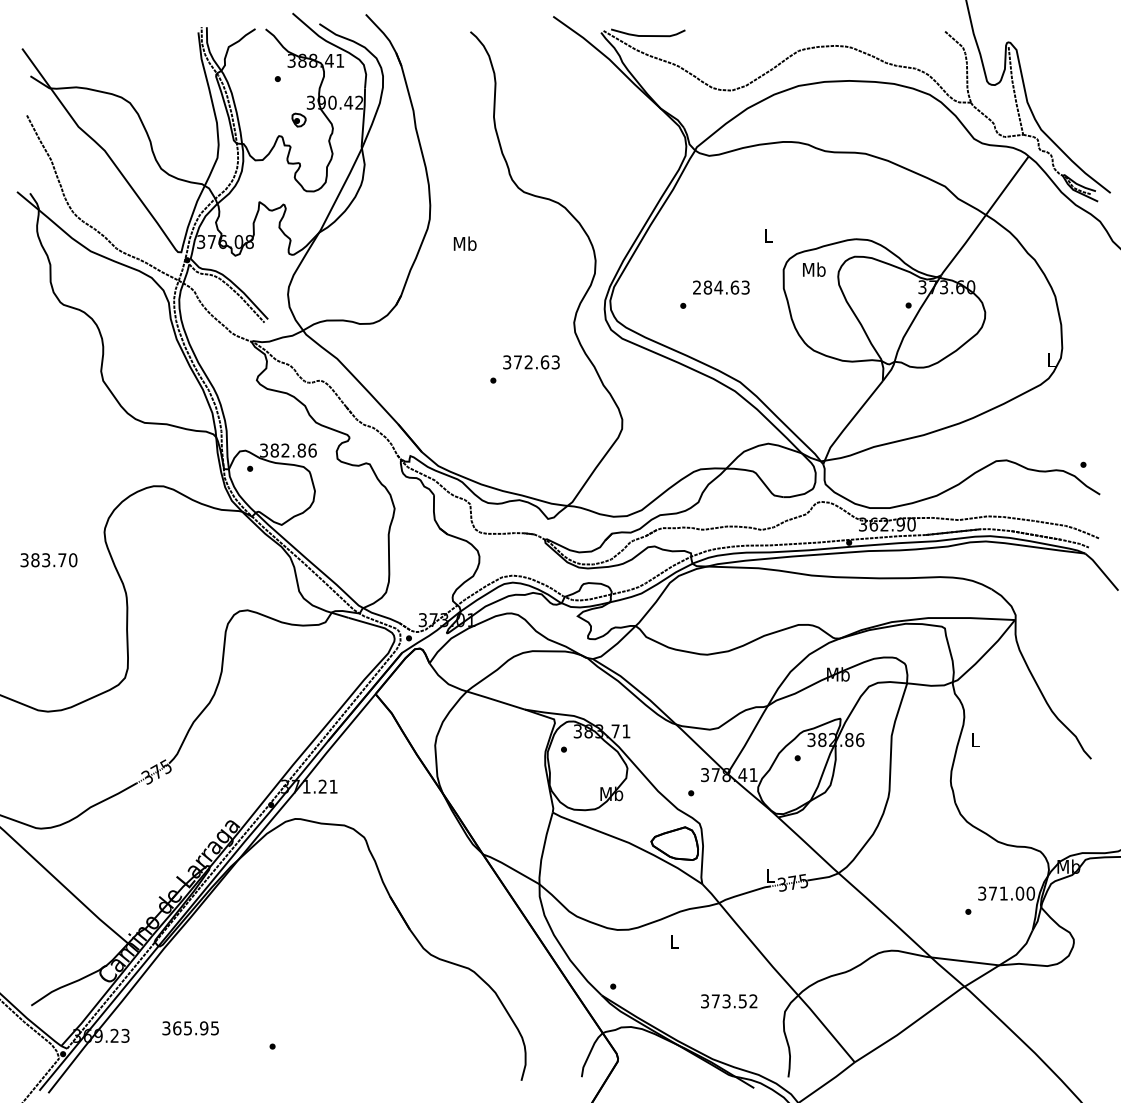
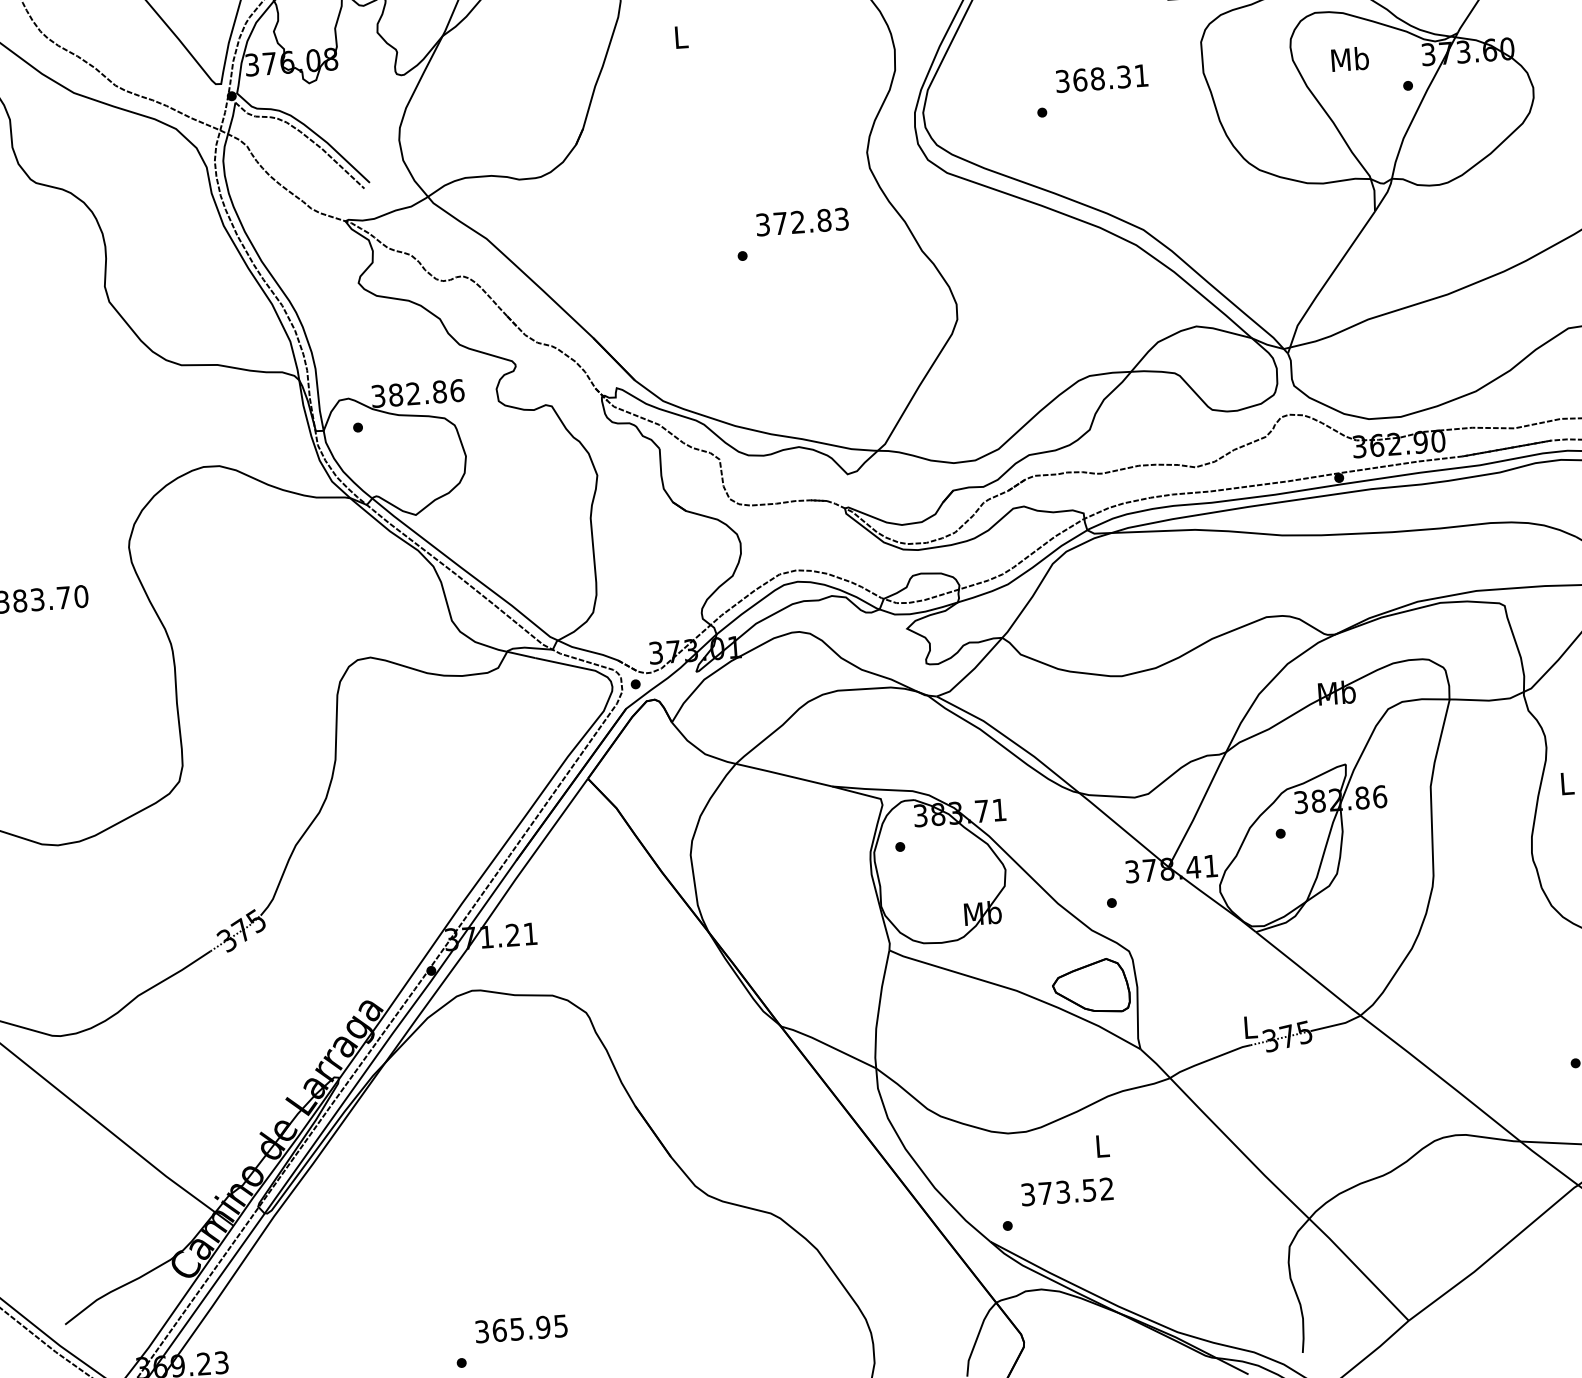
text: (464, 243) -> (679, 36), Mb -> L
text: (814, 269) -> (1350, 58), moved
text: (721, 287) -> (1102, 78), 284.63 -> 368.31
text: (544, 362) -> (823, 220), 372.63 -> 372.83
text: (729, 1001) -> (1067, 1192), moved
text: (190, 1028) -> (521, 1329), moved

